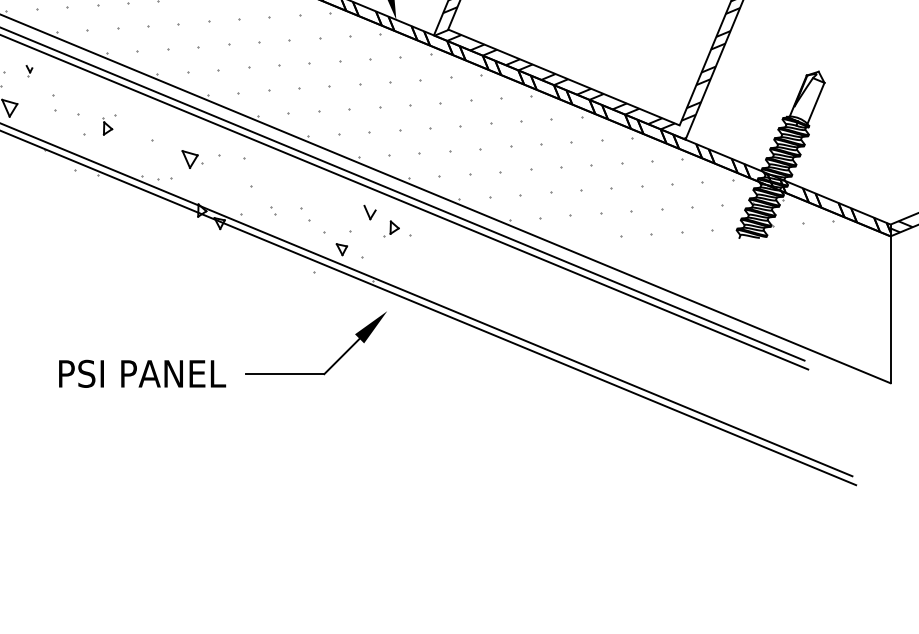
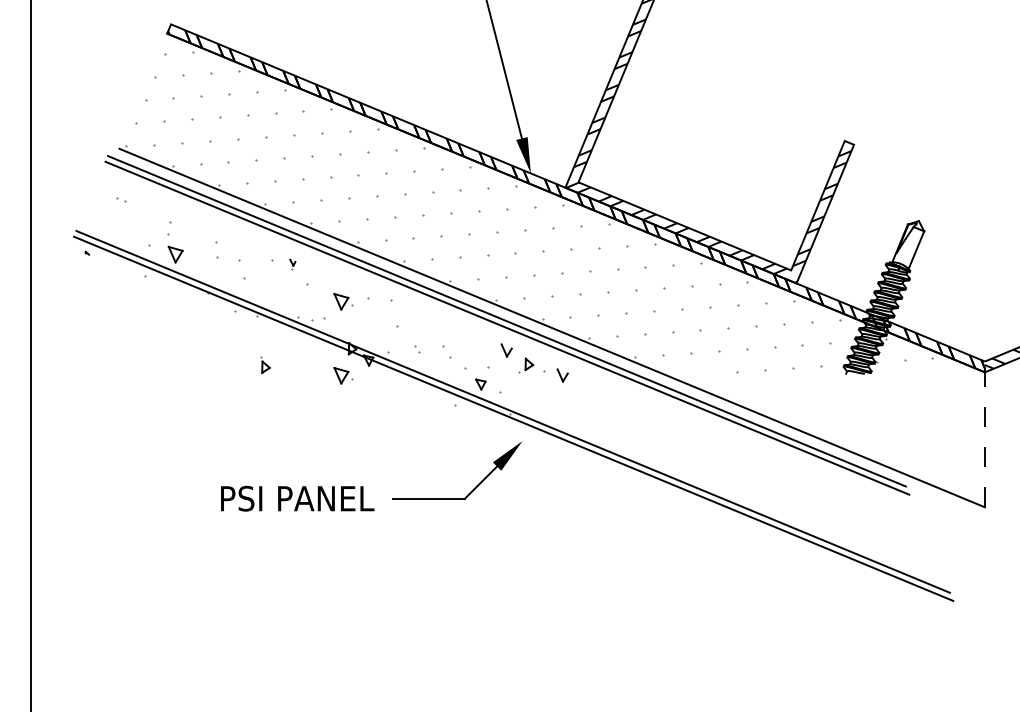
part: (29, 71) -> (292, 264), moved
part: (107, 125) -> (265, 364), moved
part: (192, 239) -> (343, 375), added
part: (430, 239) -> (562, 375), added
line: (890, 303) -> (984, 434), solid -> dashed

